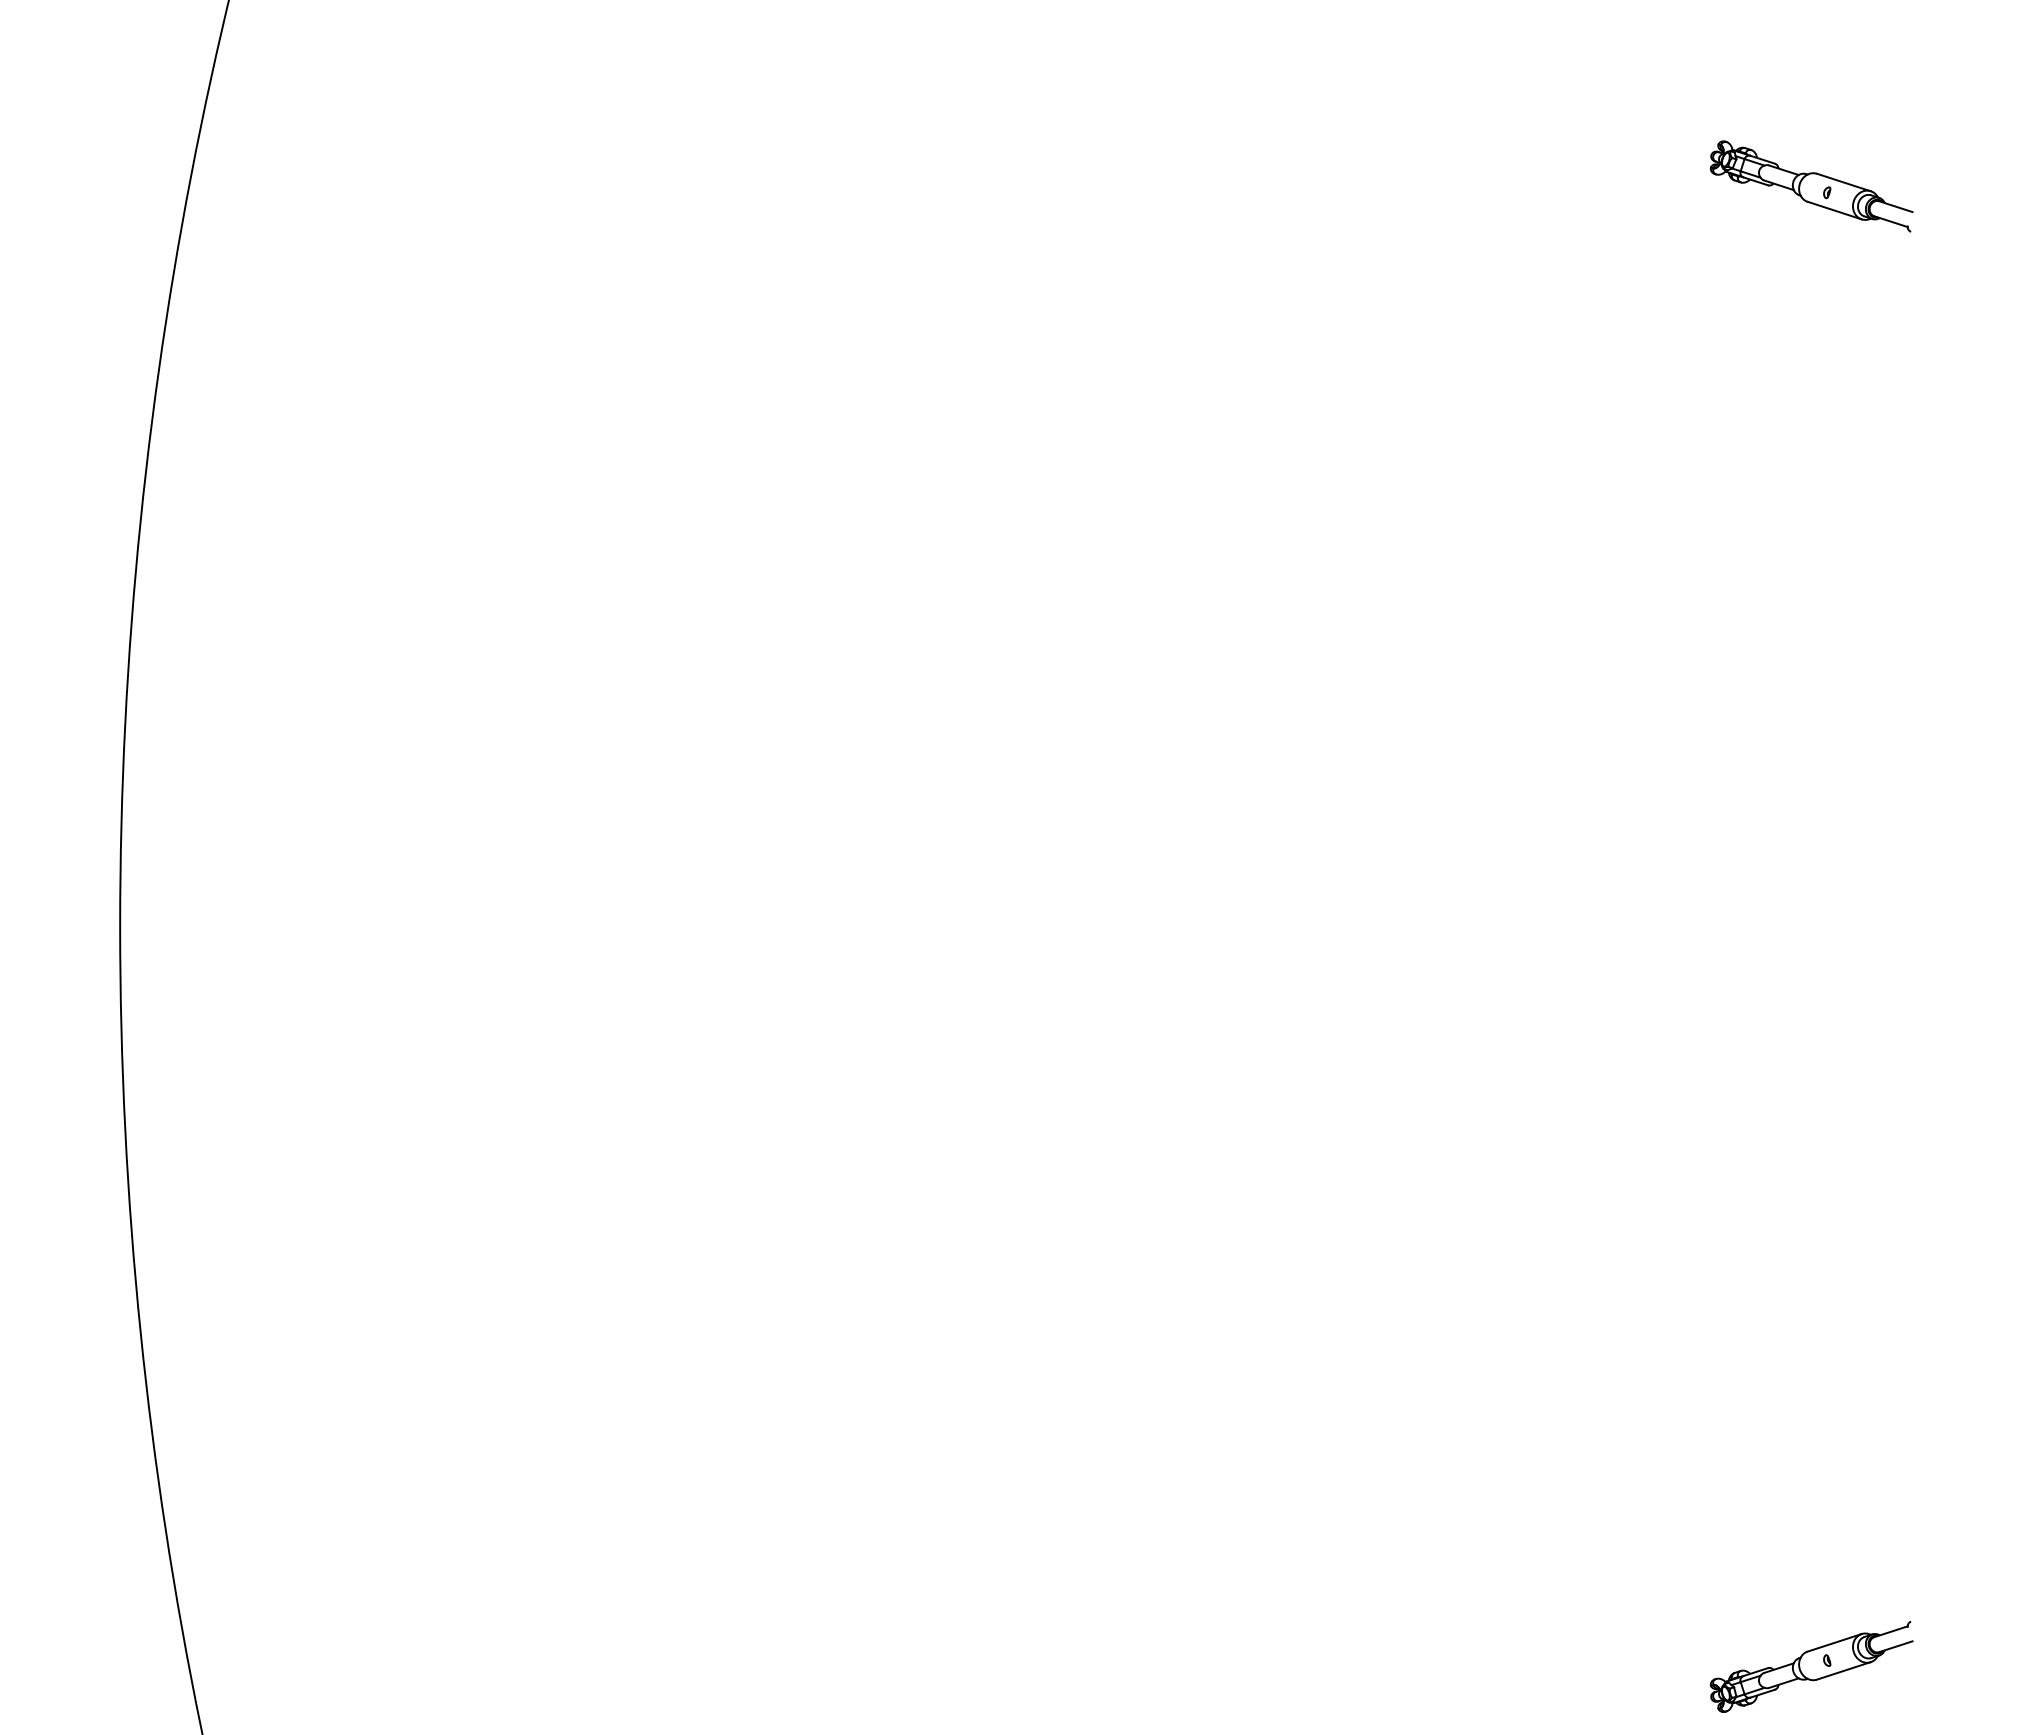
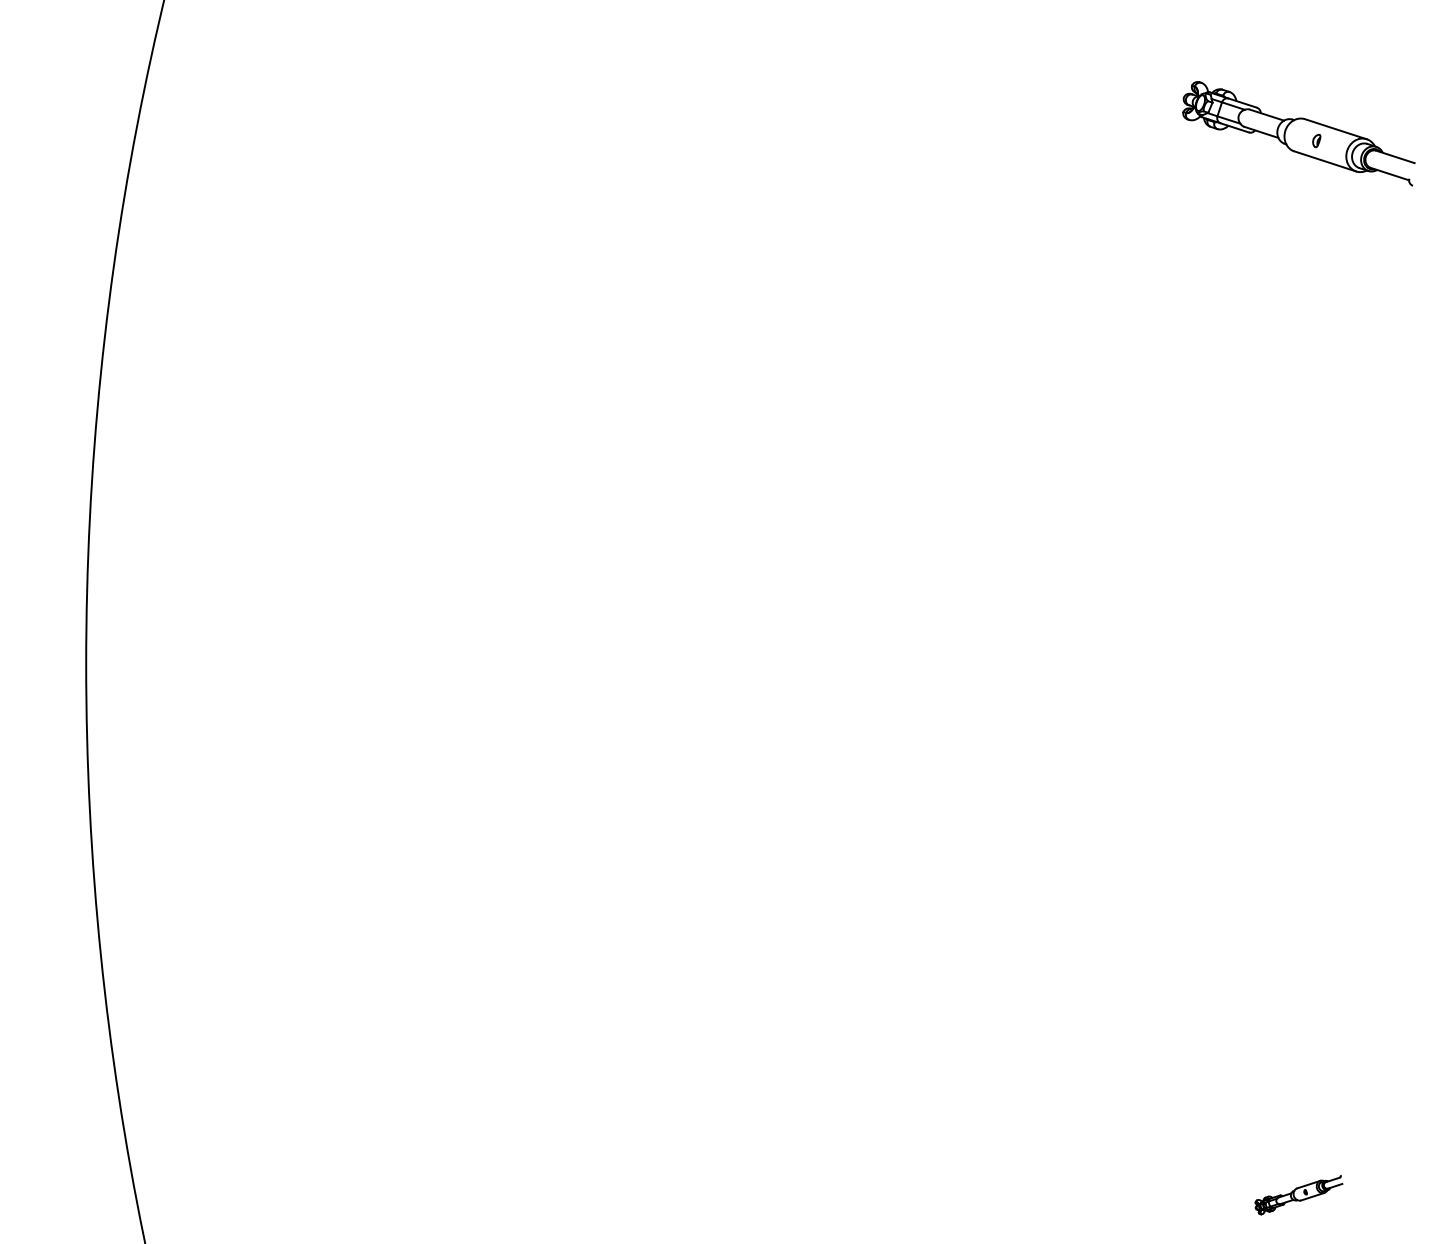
part: (1811, 186) -> (1298, 133), size x1.6
part: (1811, 1666) -> (1298, 1194), size x0.6

